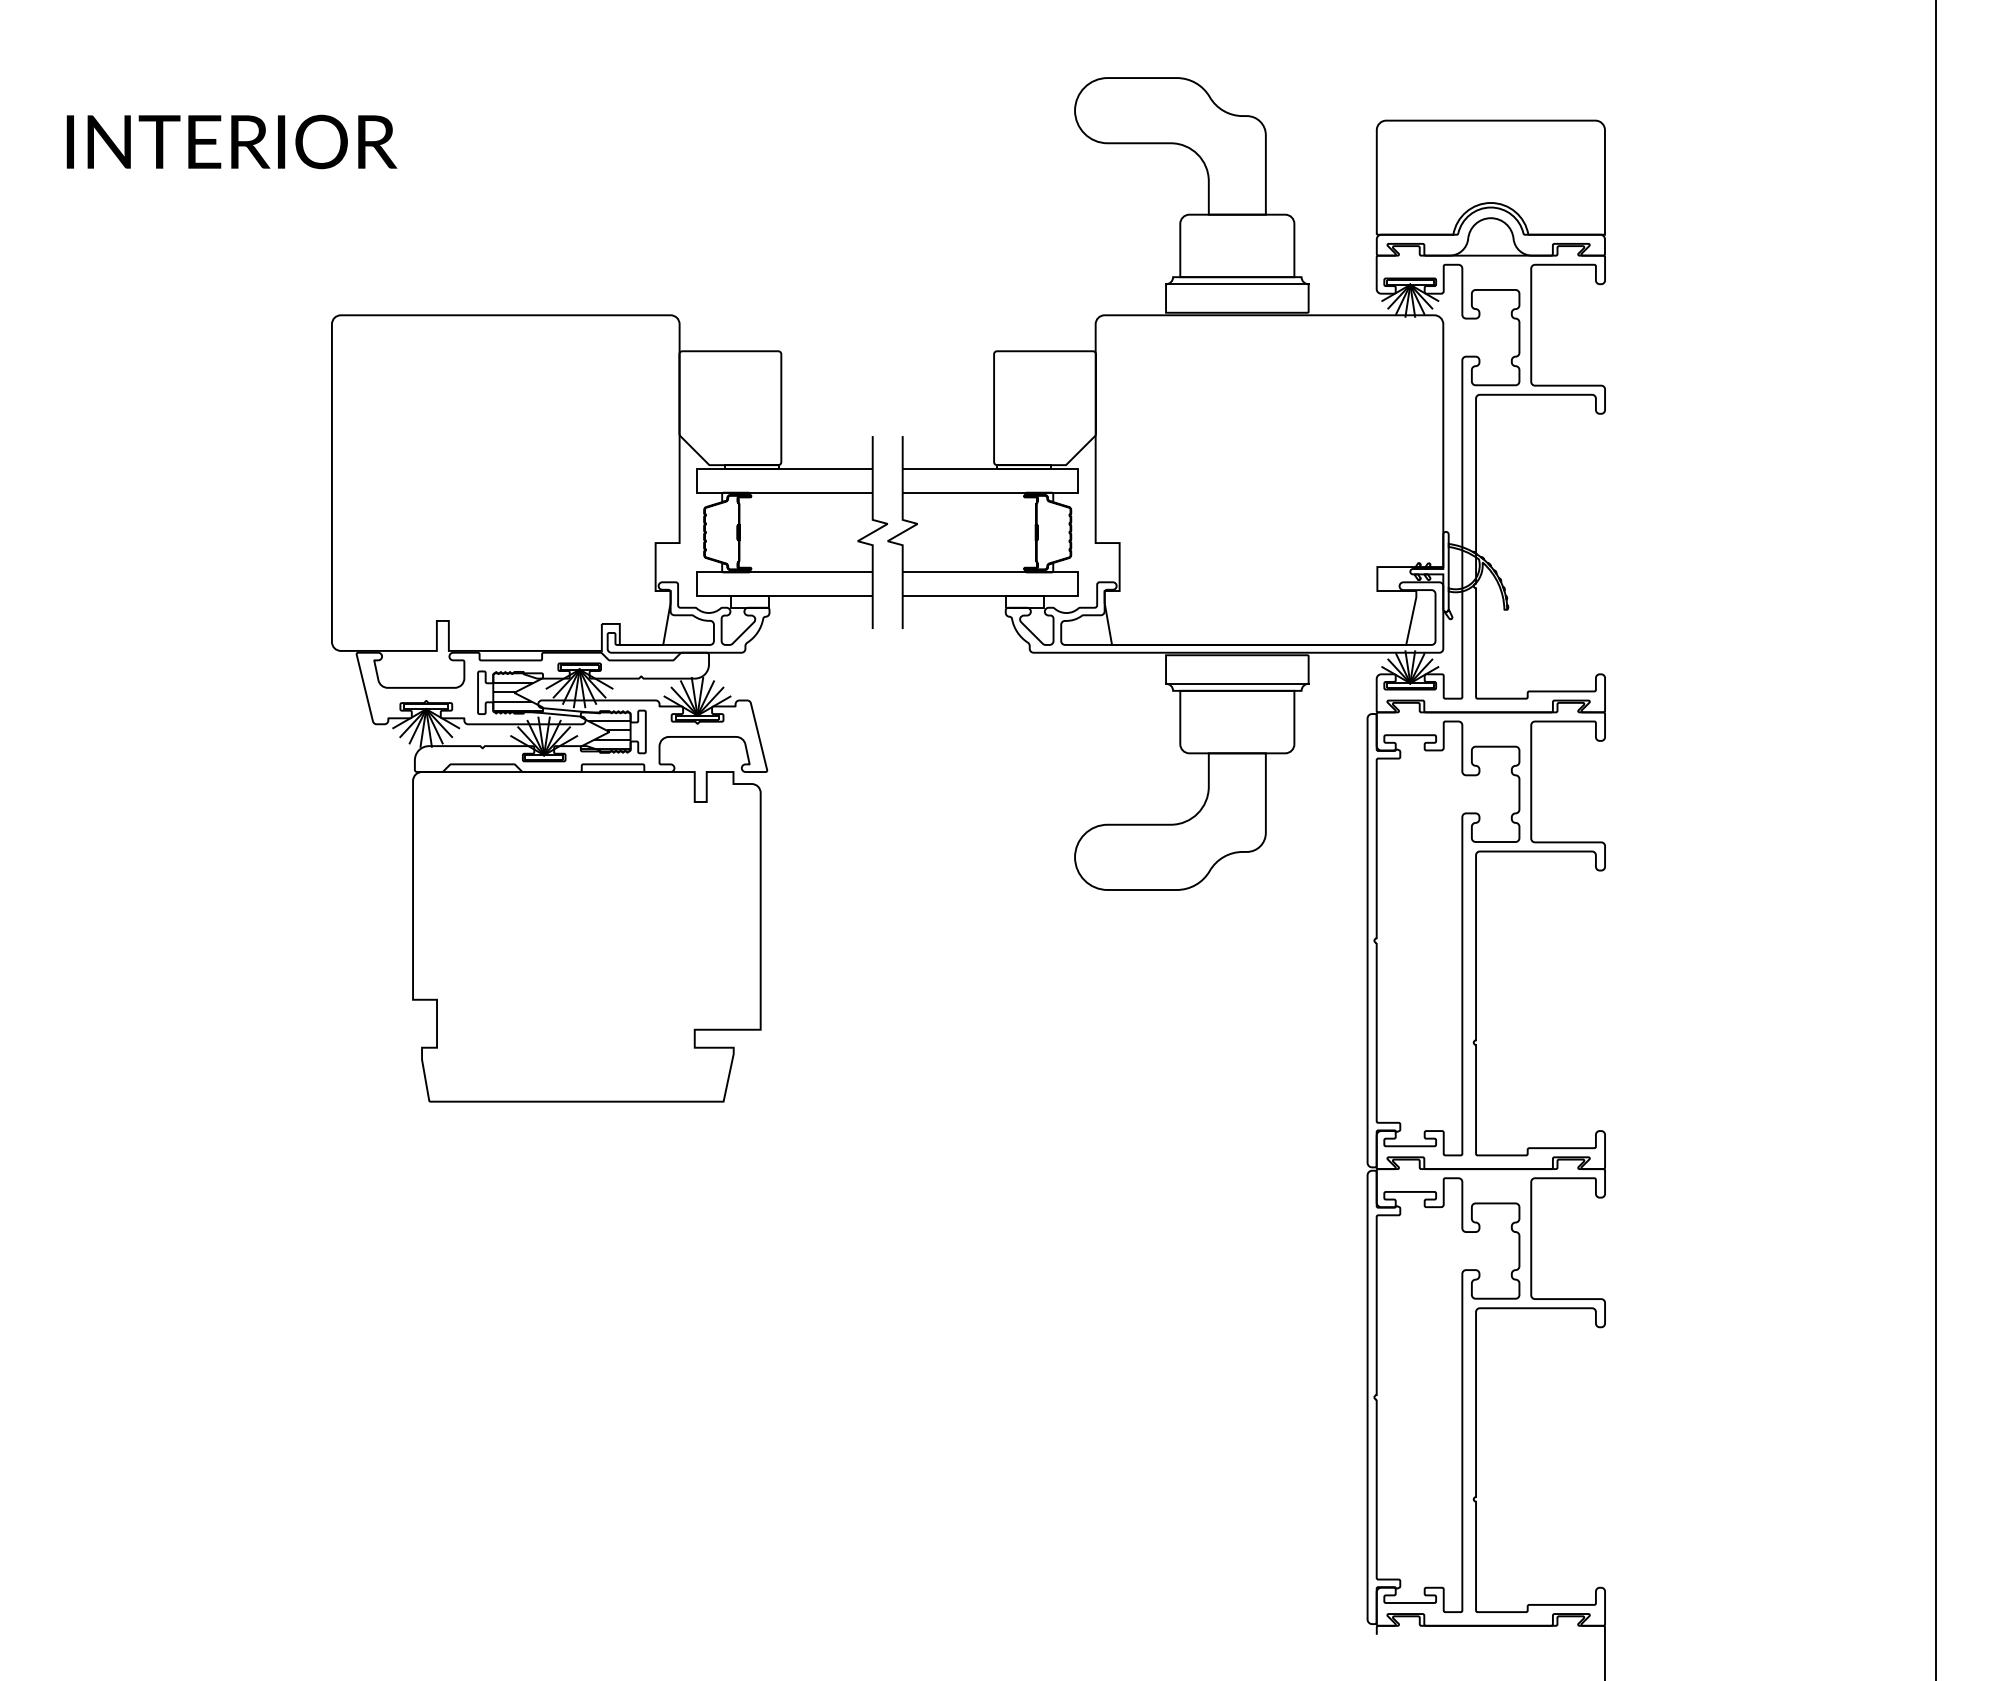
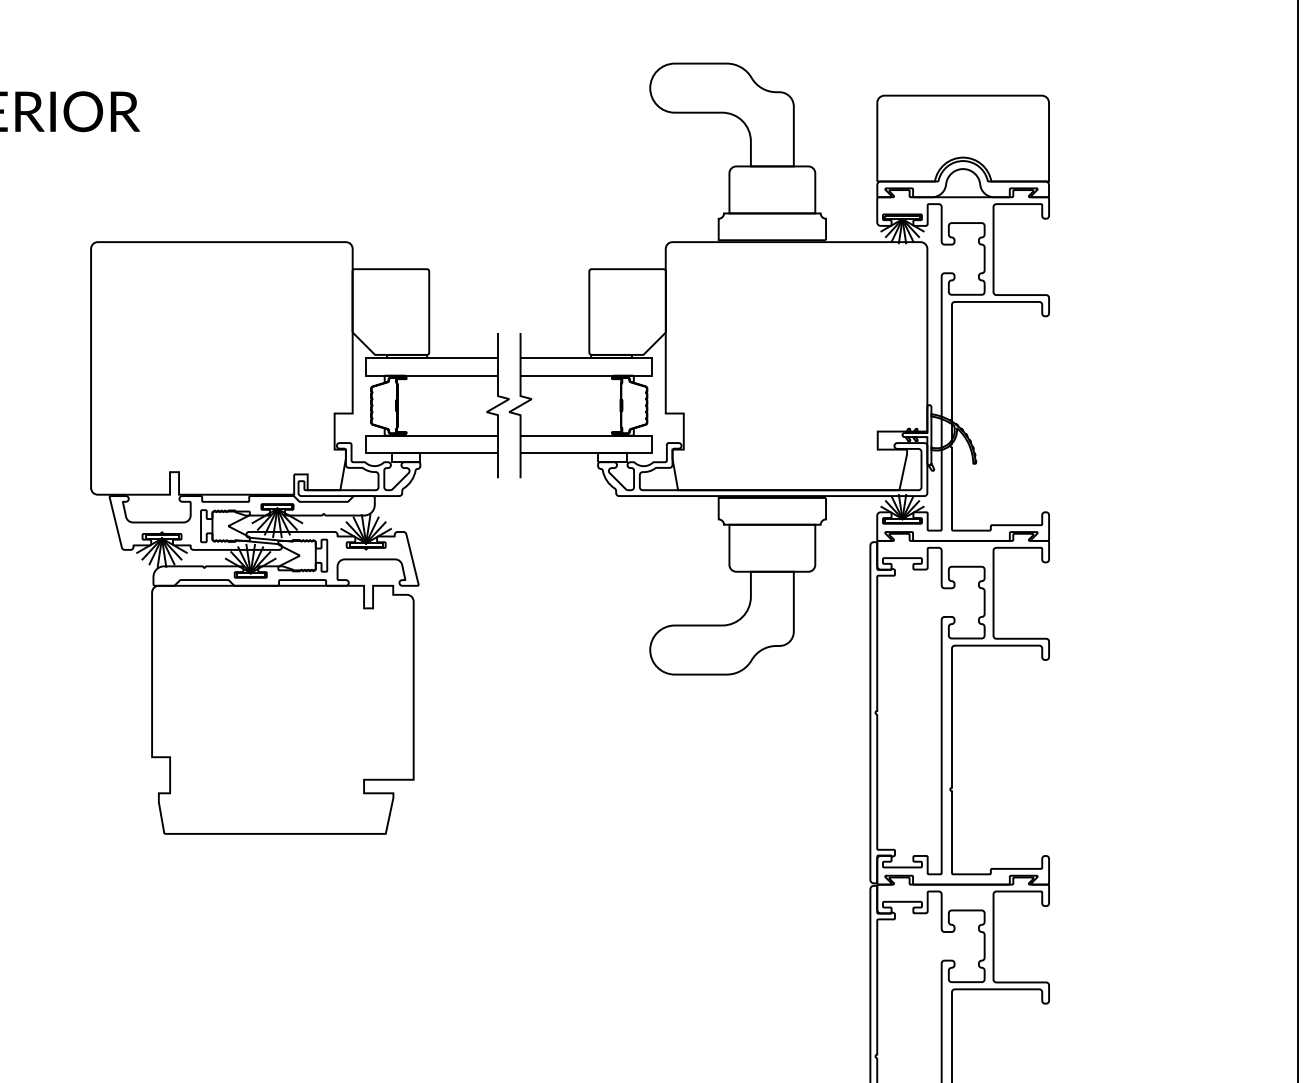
line: (1237, 284) -> (772, 218), removed
line: (1237, 683) -> (772, 519), removed
hatch: (517, 696) -> (230, 528), removed
hatch: (605, 734) -> (296, 557), removed

